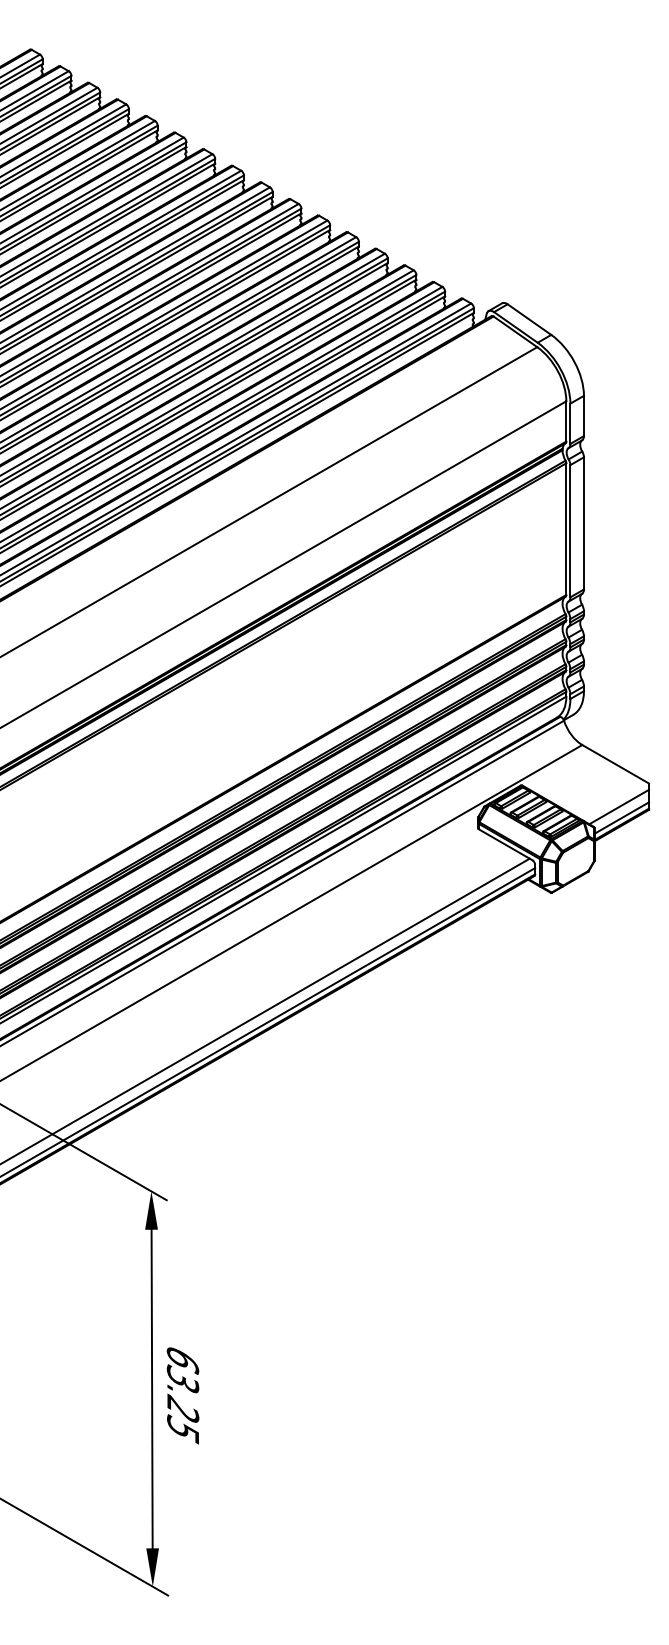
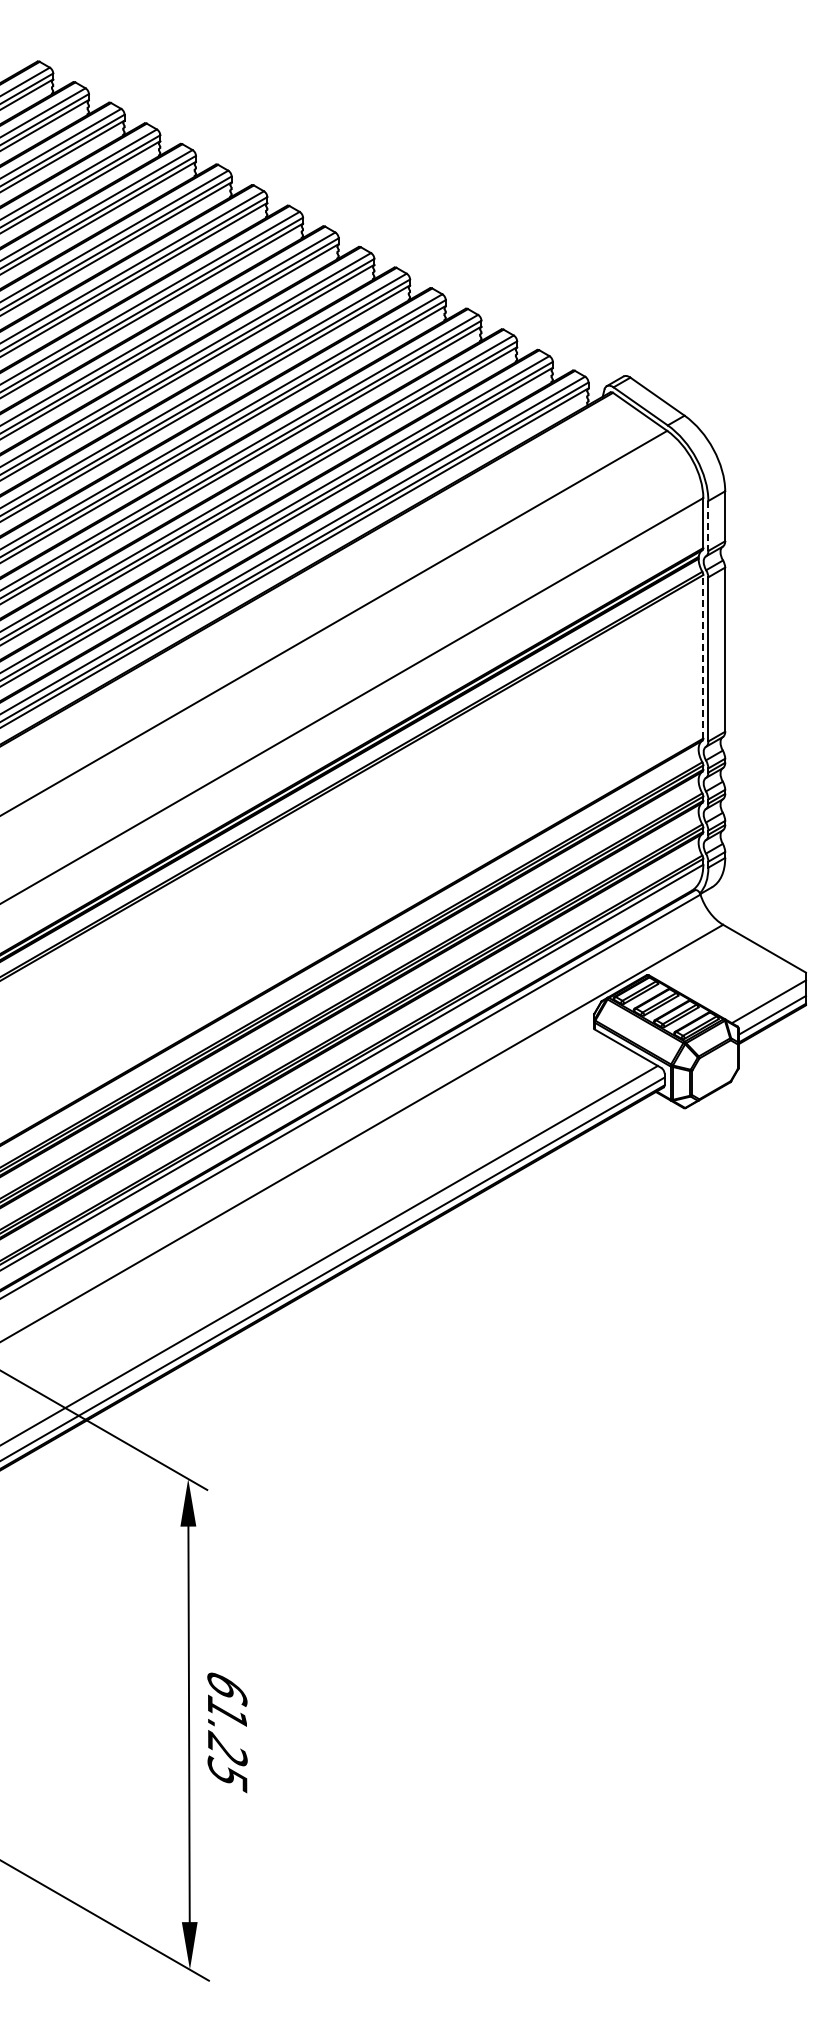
line: (570, 424) -> (708, 526), solid -> dashed
line: (566, 528) -> (703, 656), solid -> dashed
text: (183, 1378) -> (227, 1711), 63.25 -> 61.25

